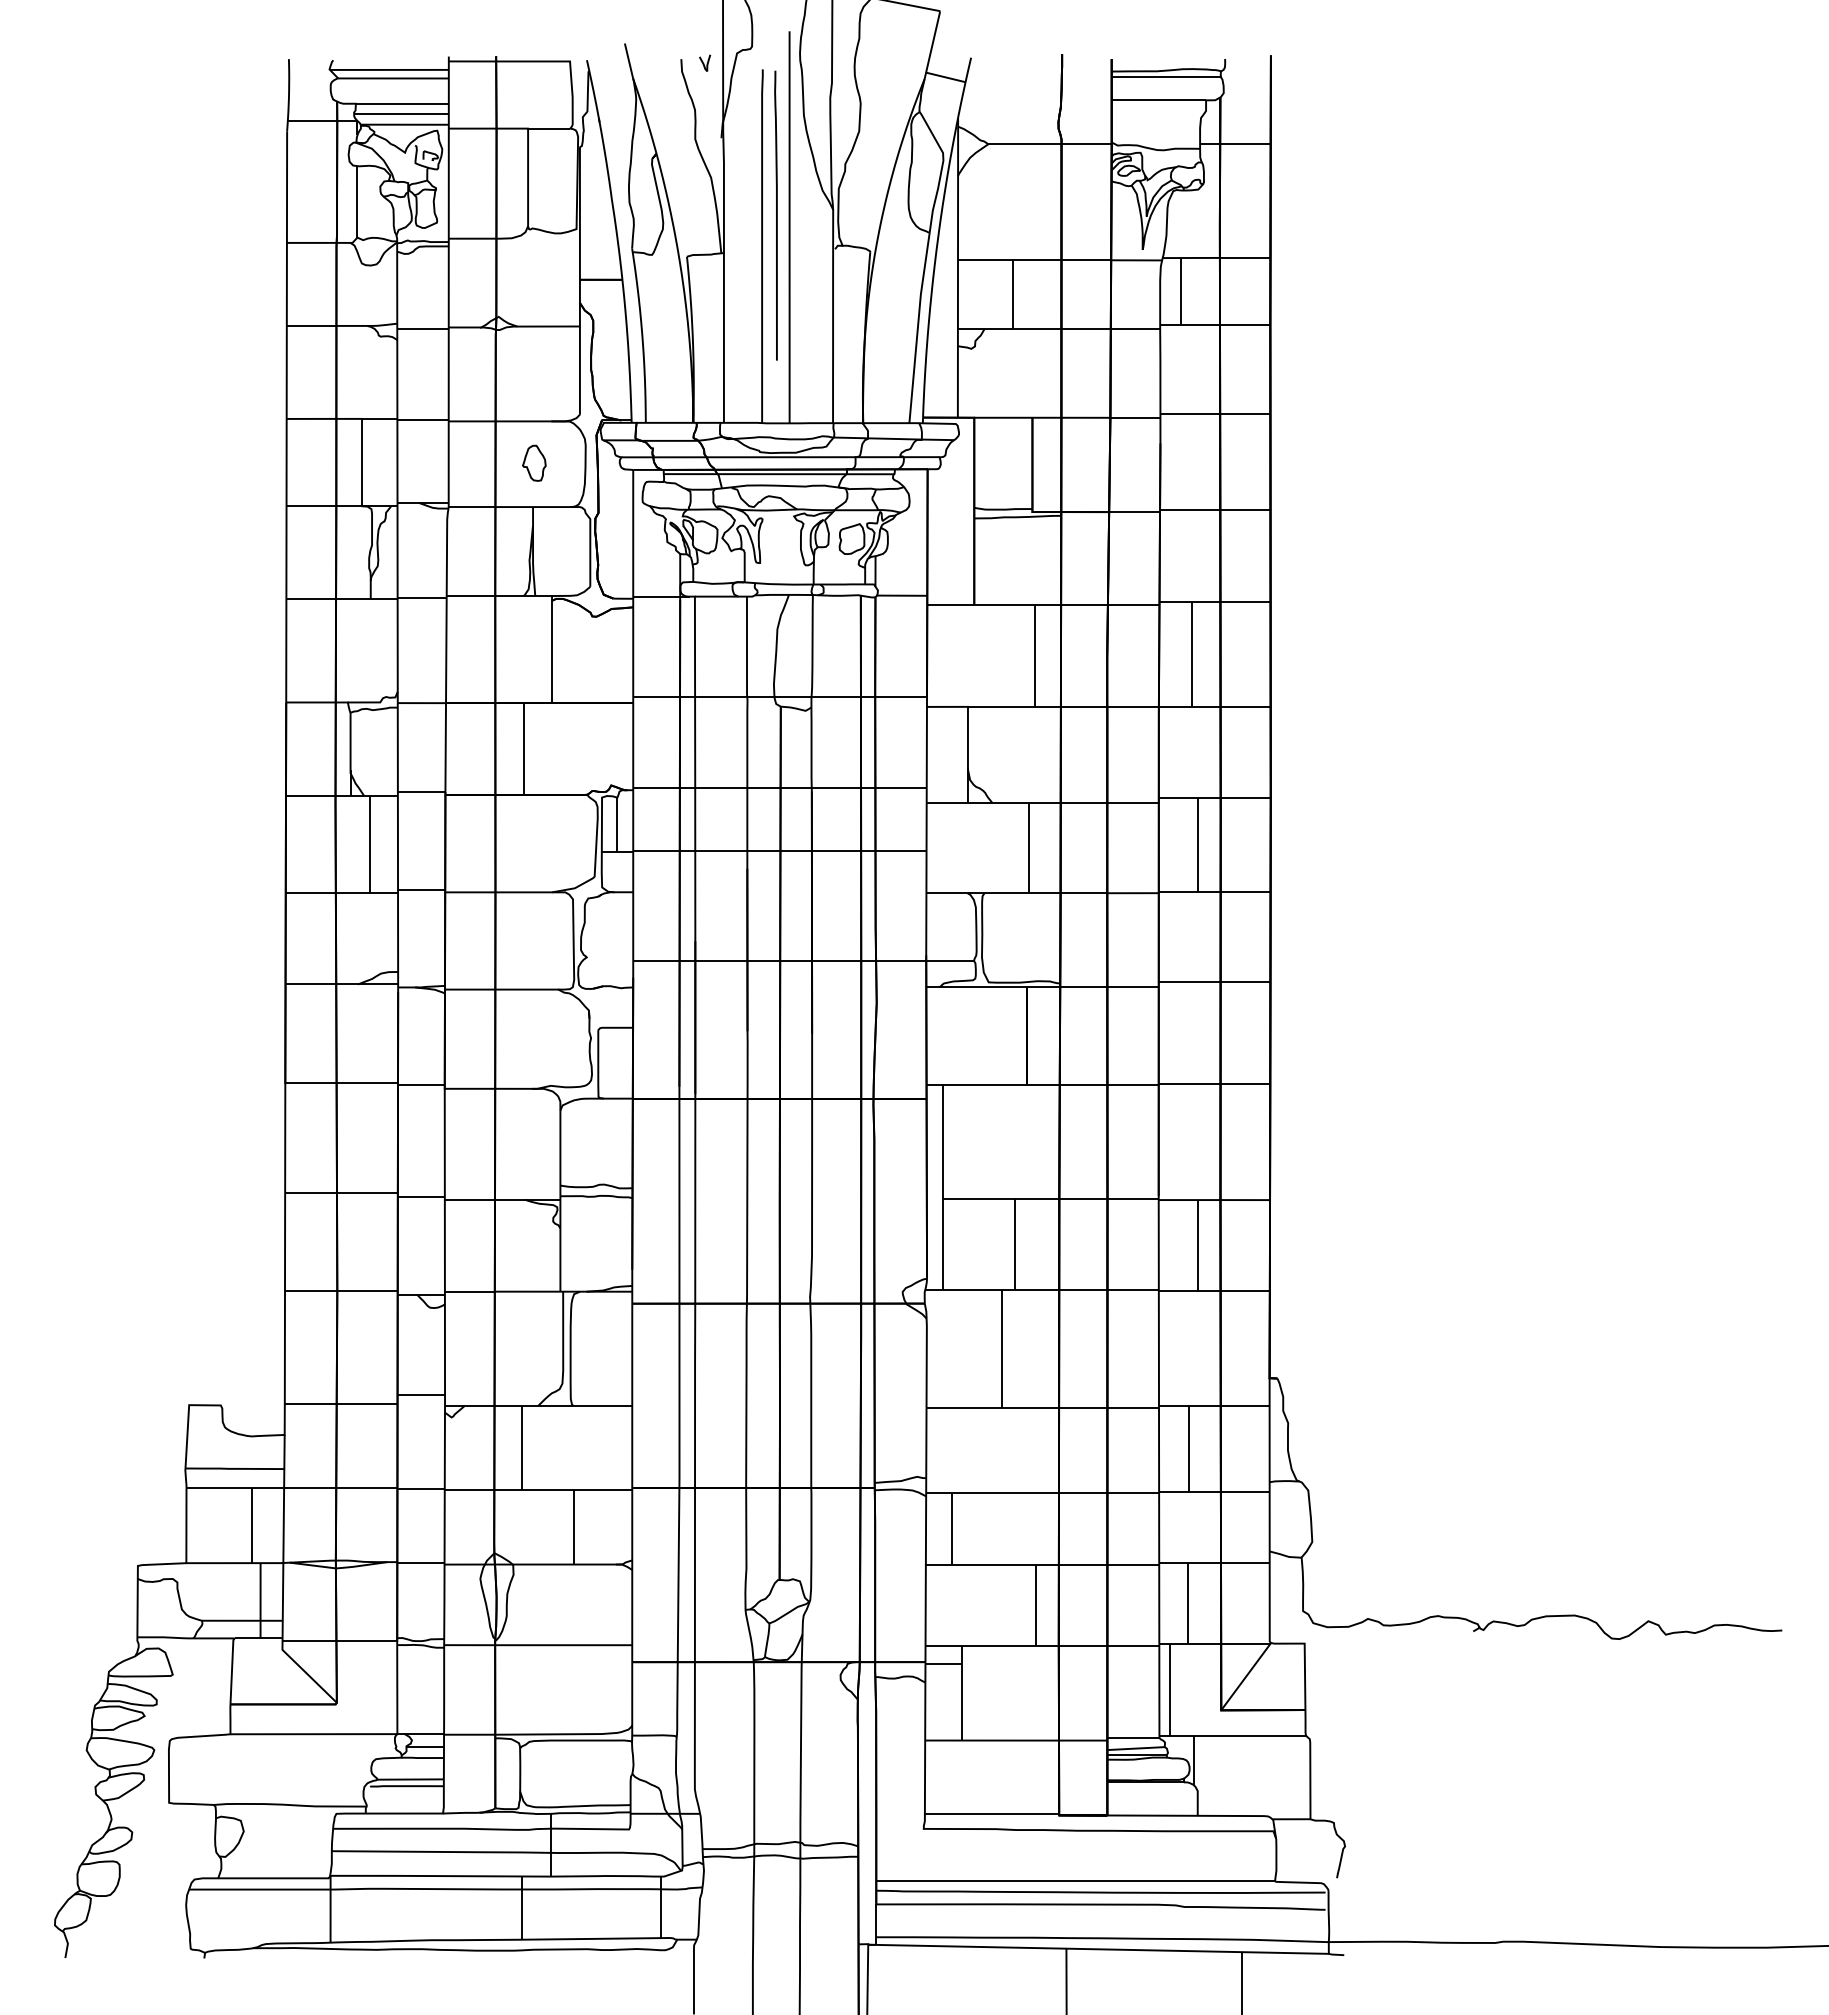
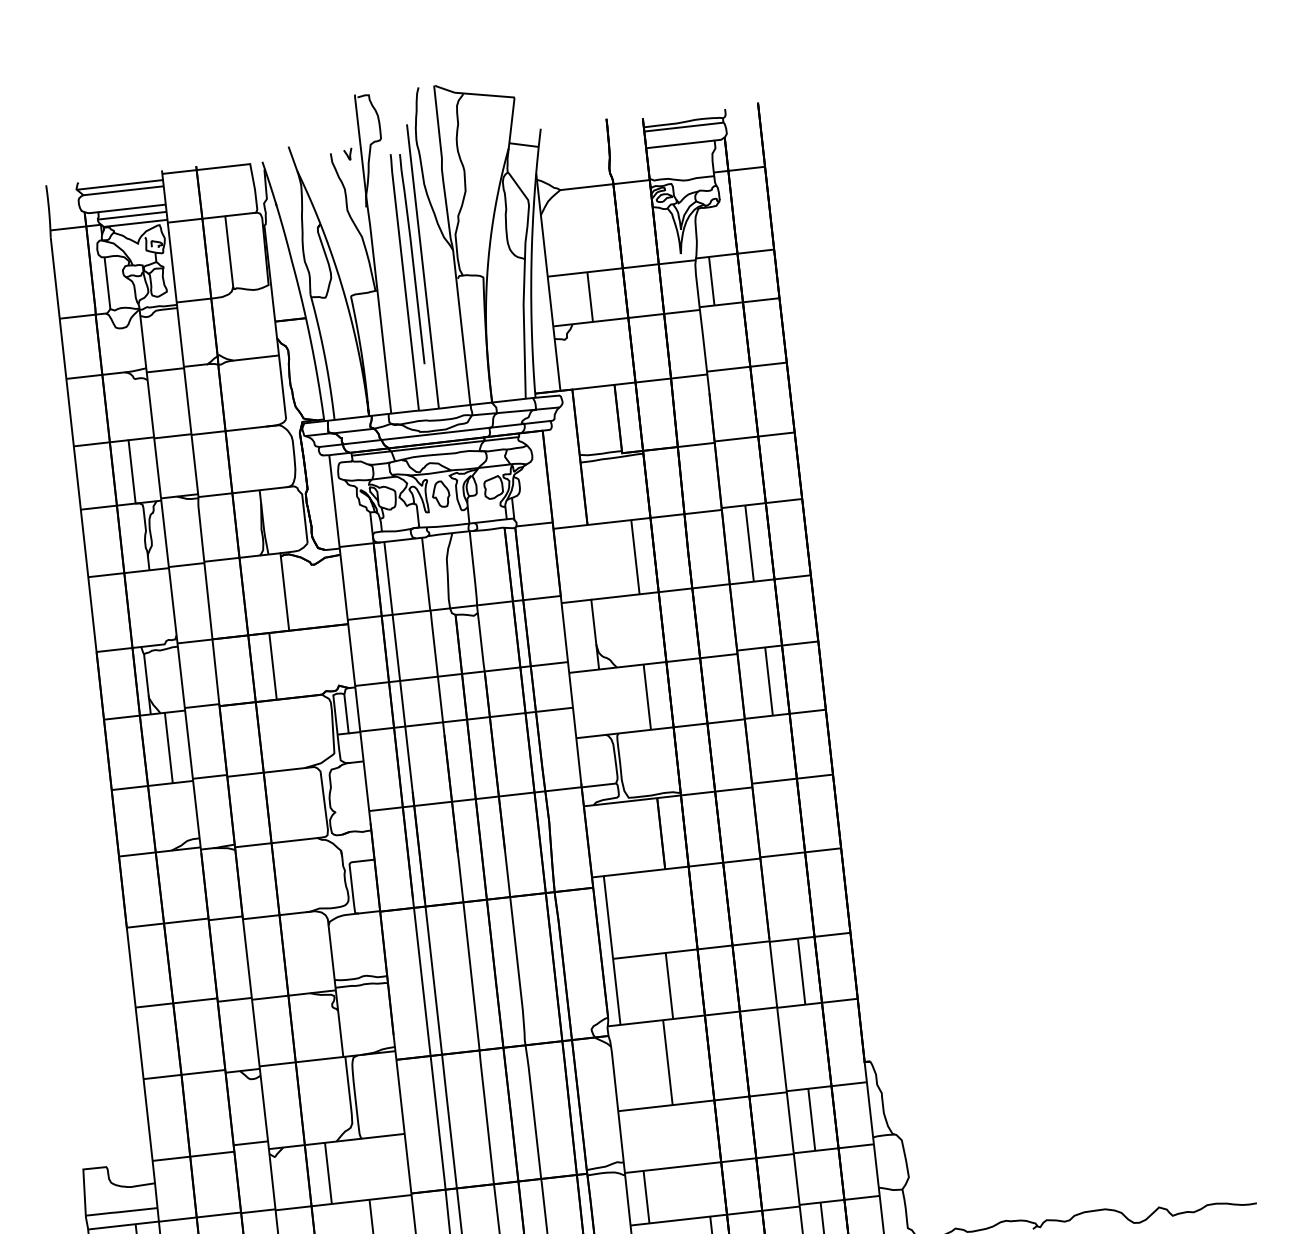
part: (534, 462) -> (441, 493), moved

